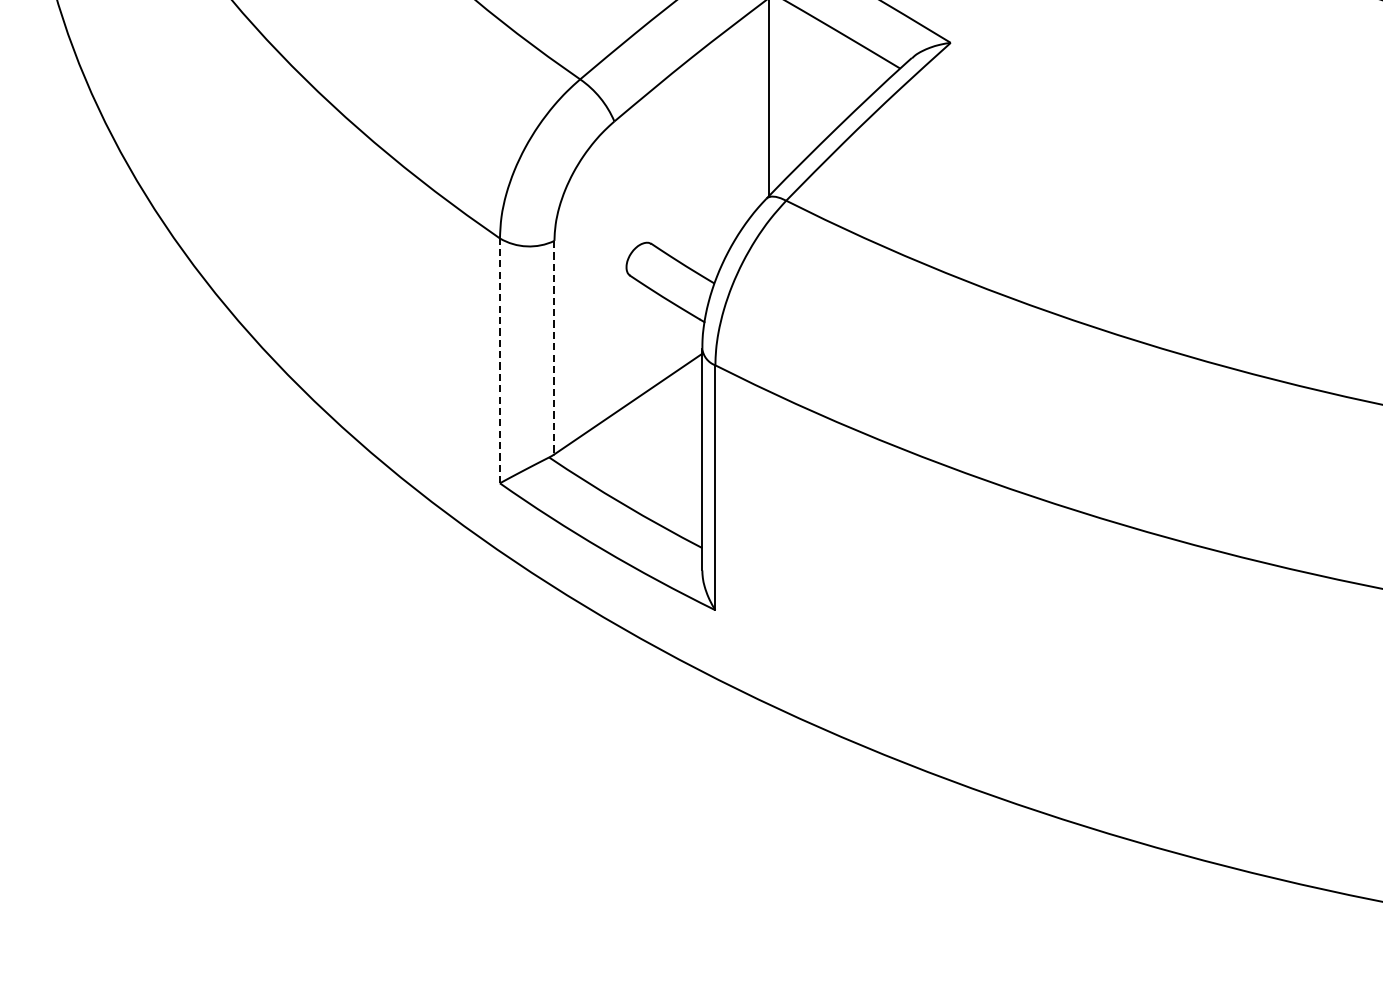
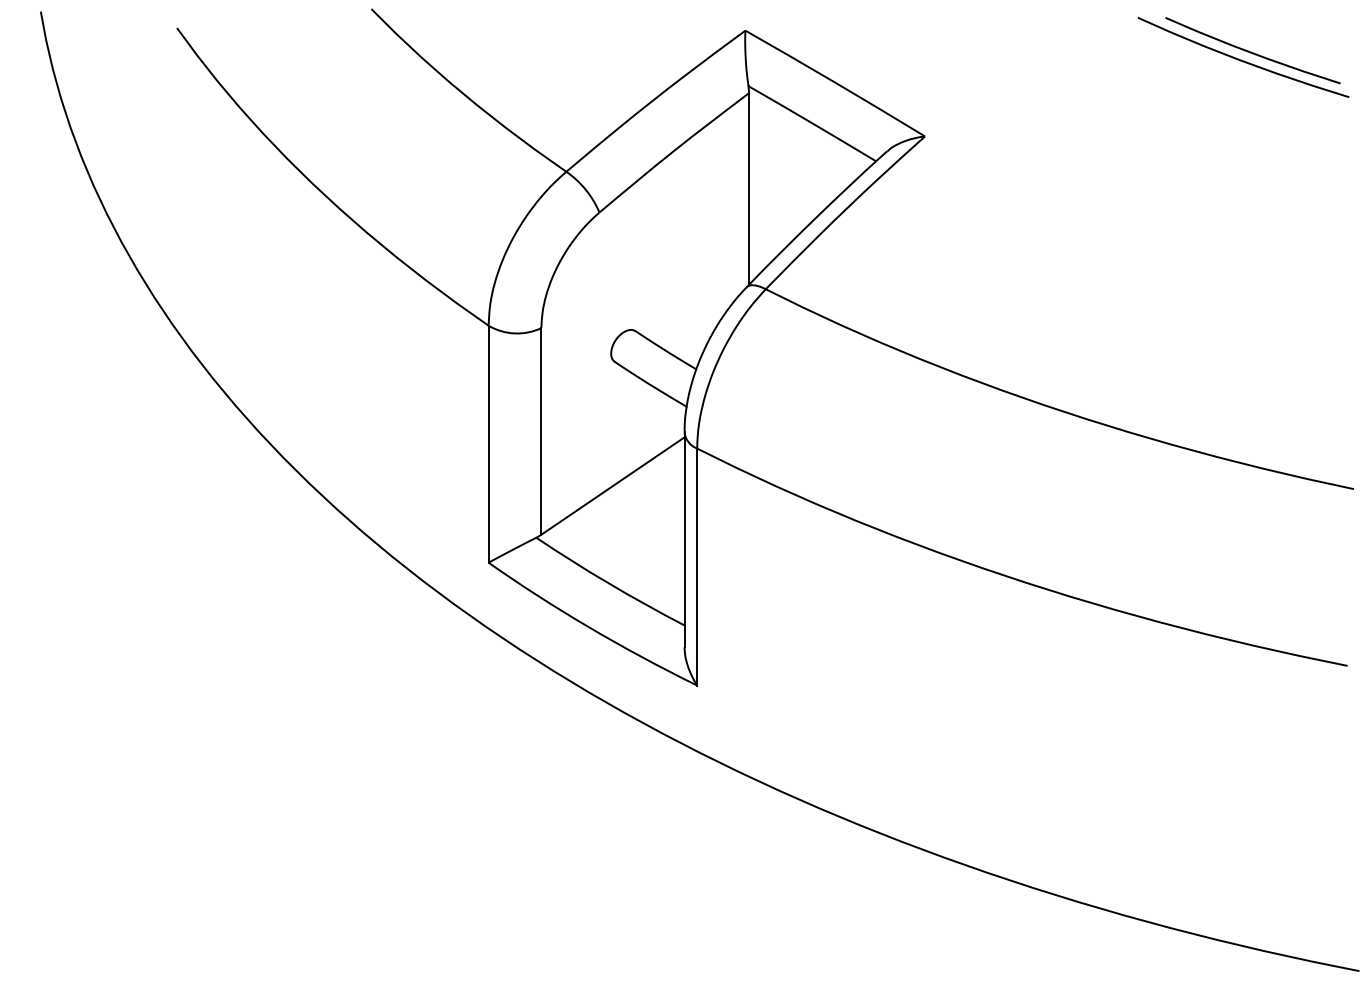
line: (554, 347) -> (541, 431), dashed -> solid
line: (499, 360) -> (488, 443), dashed -> solid

